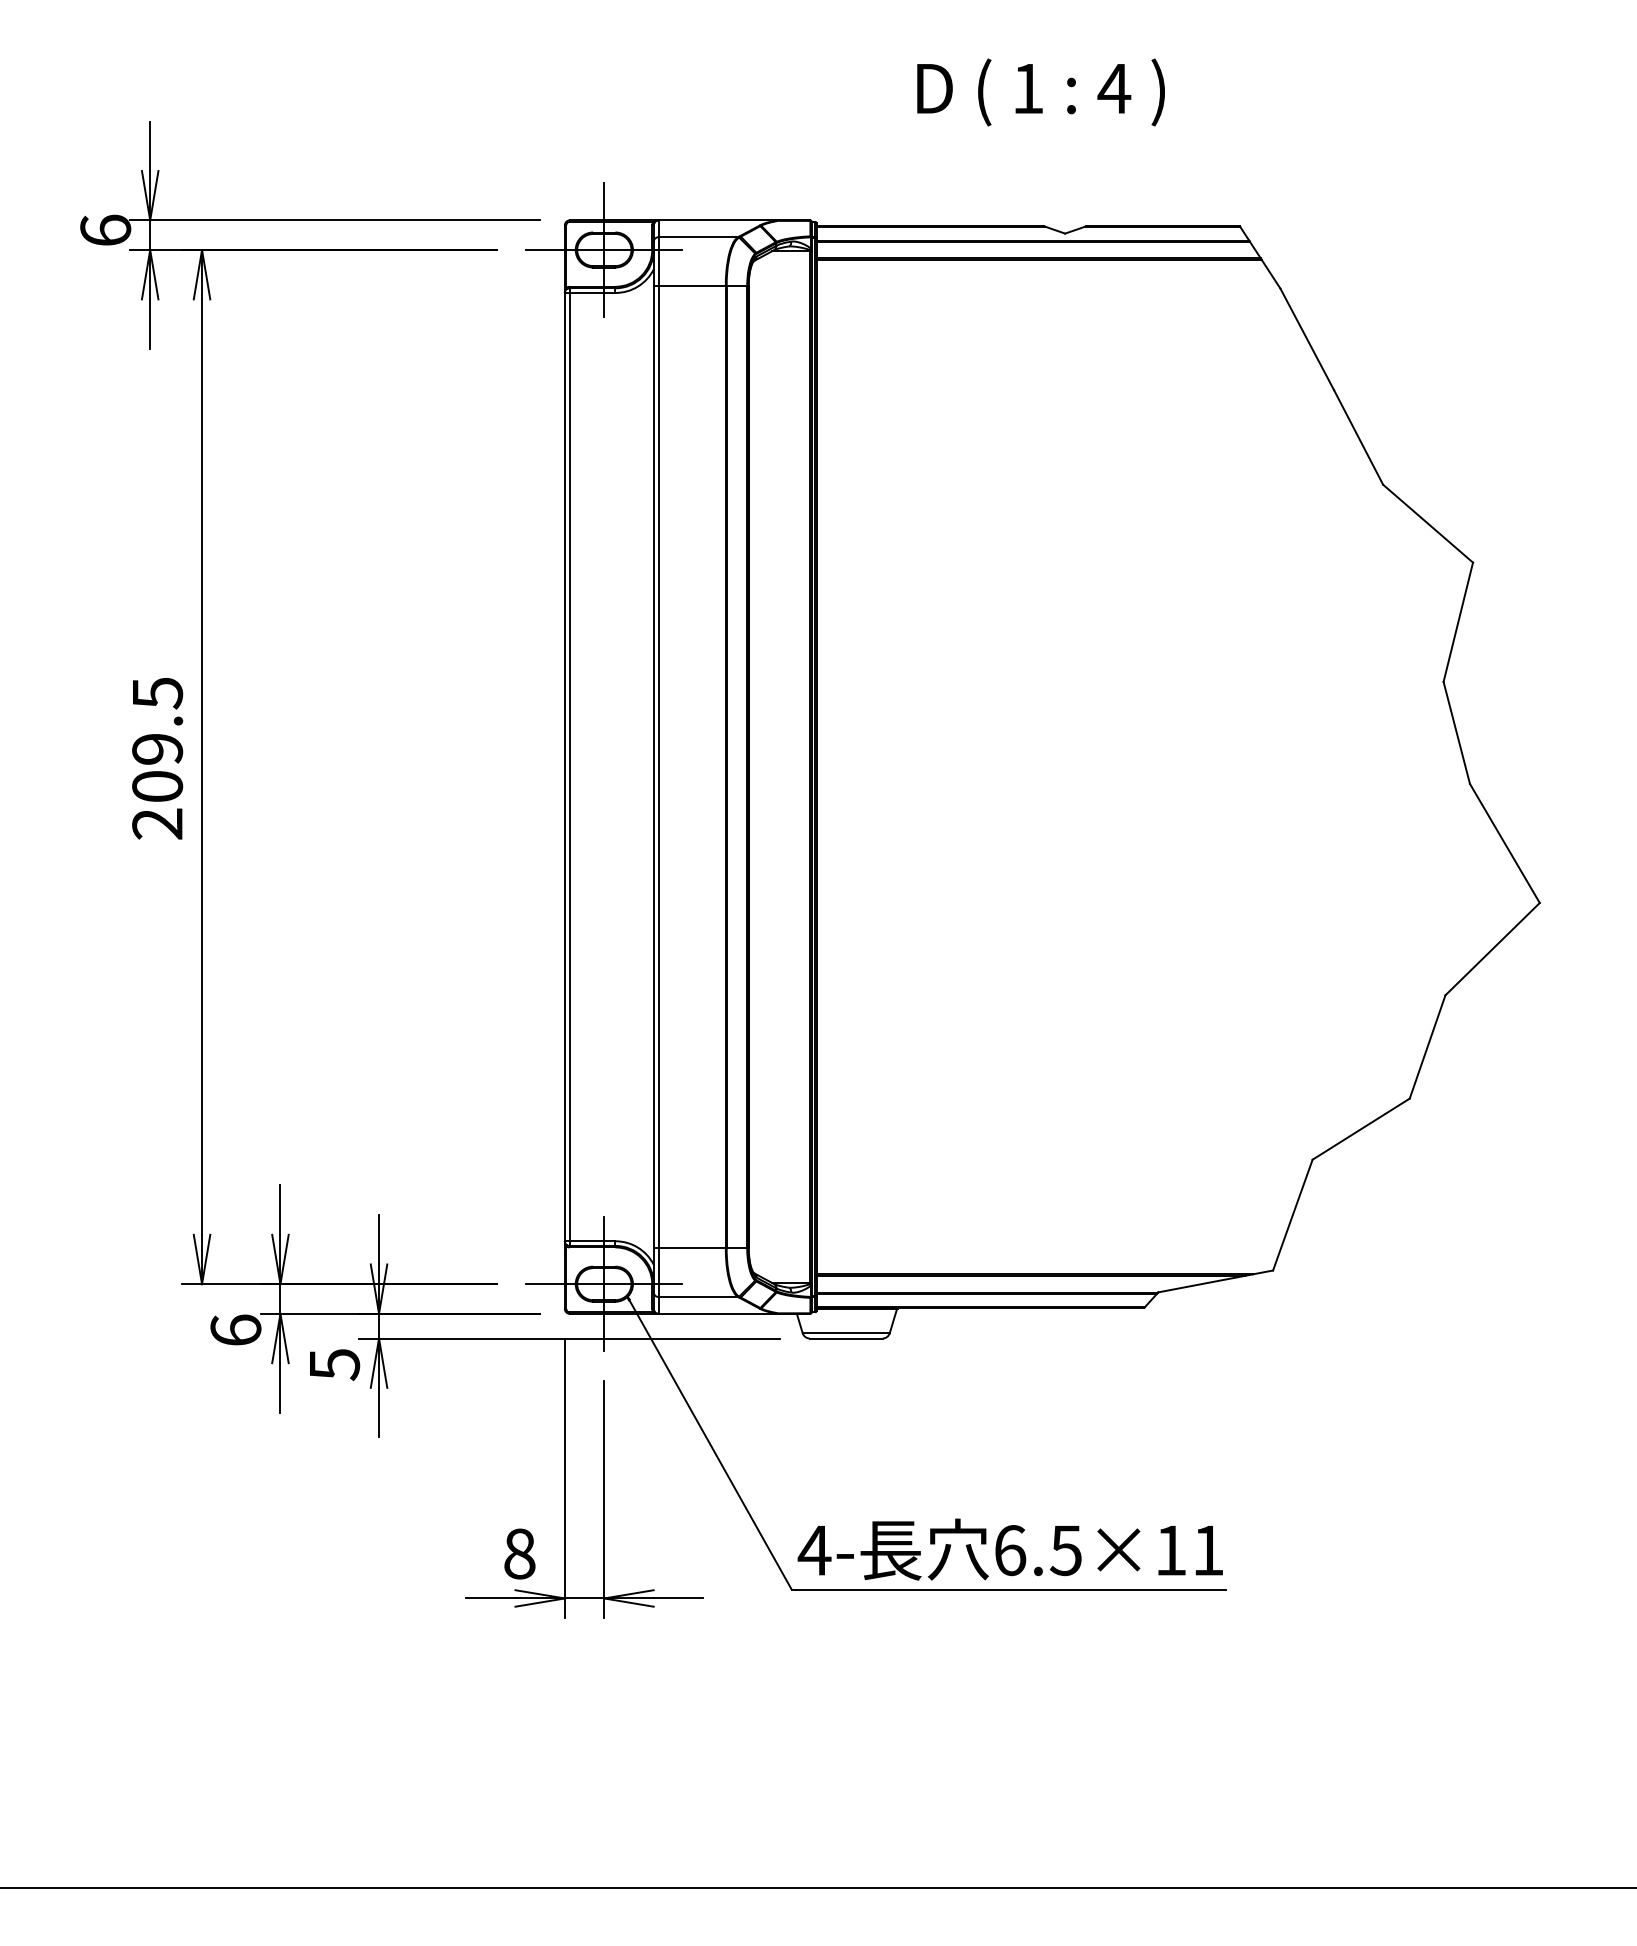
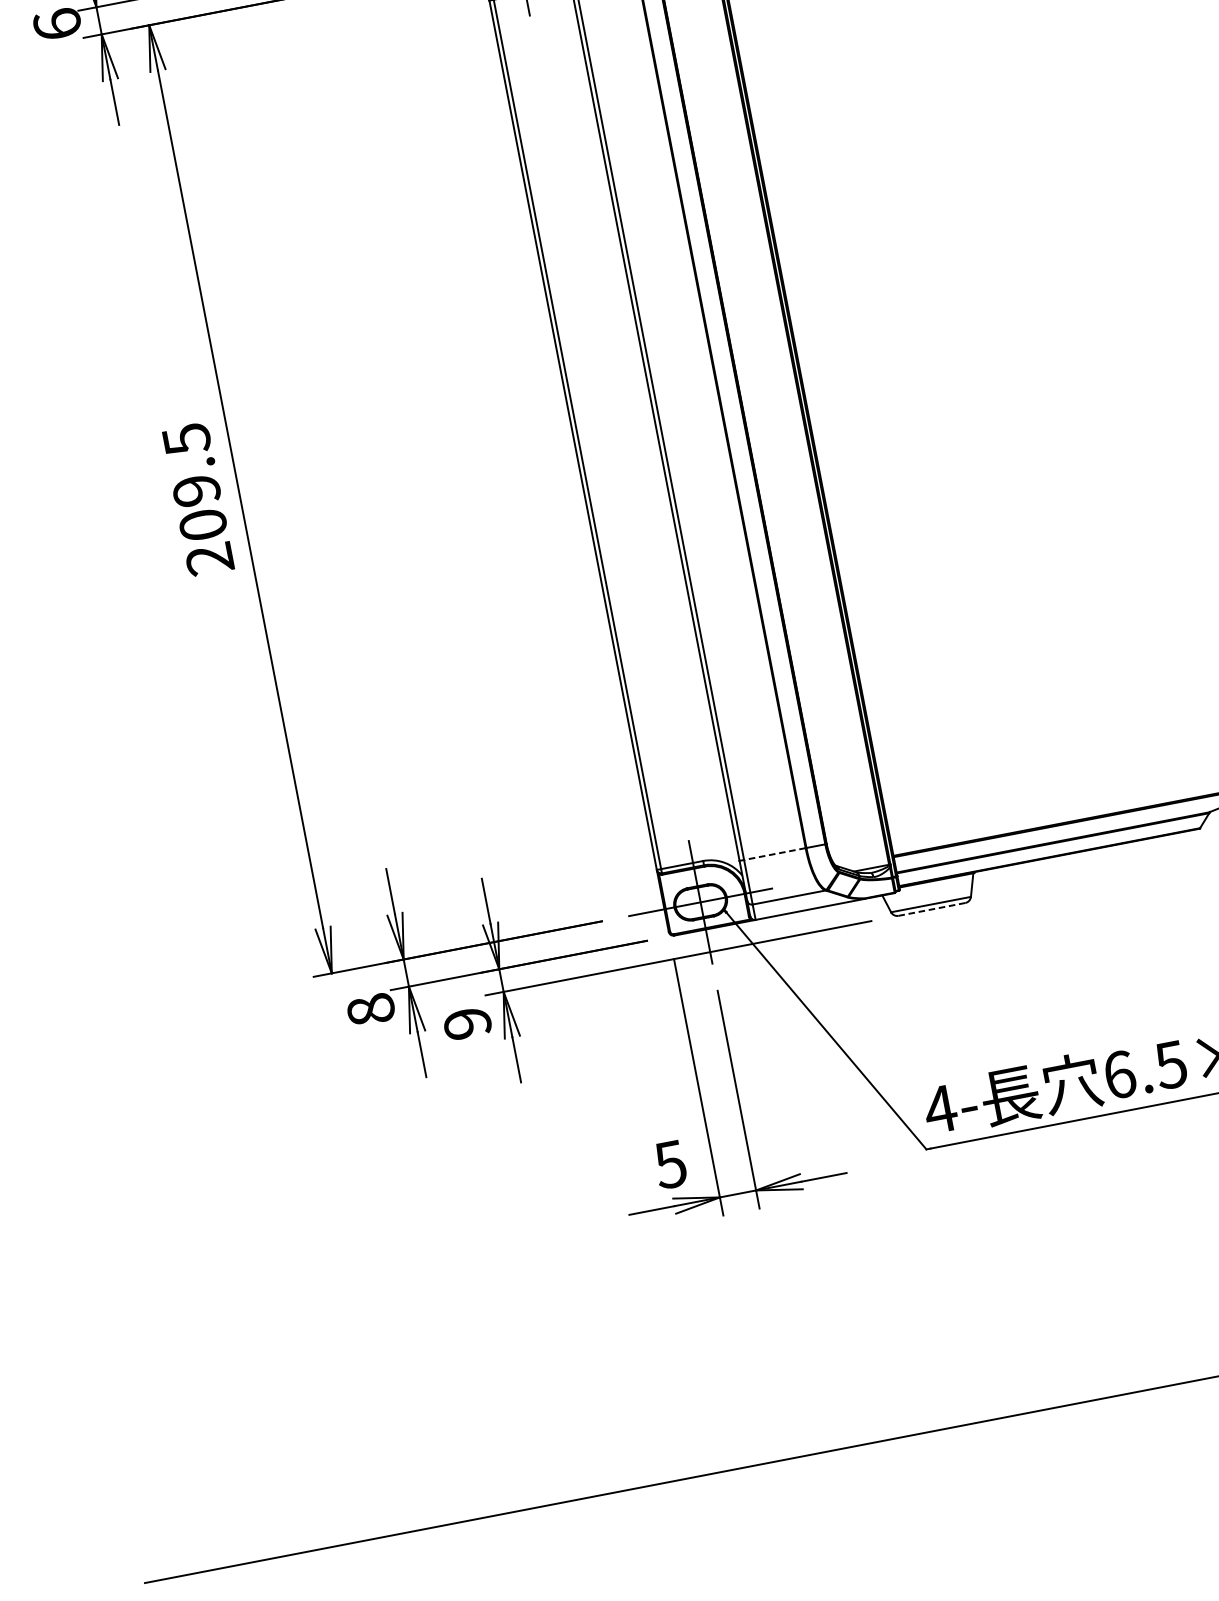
line: (692, 1248) -> (775, 854), solid -> dashed
text: (235, 1329) -> (370, 1008), 6 -> 8
line: (845, 1338) -> (931, 909), solid -> dashed
text: (334, 1365) -> (467, 1024), 5 -> 9
text: (519, 1553) -> (670, 1164), 8 -> 5

